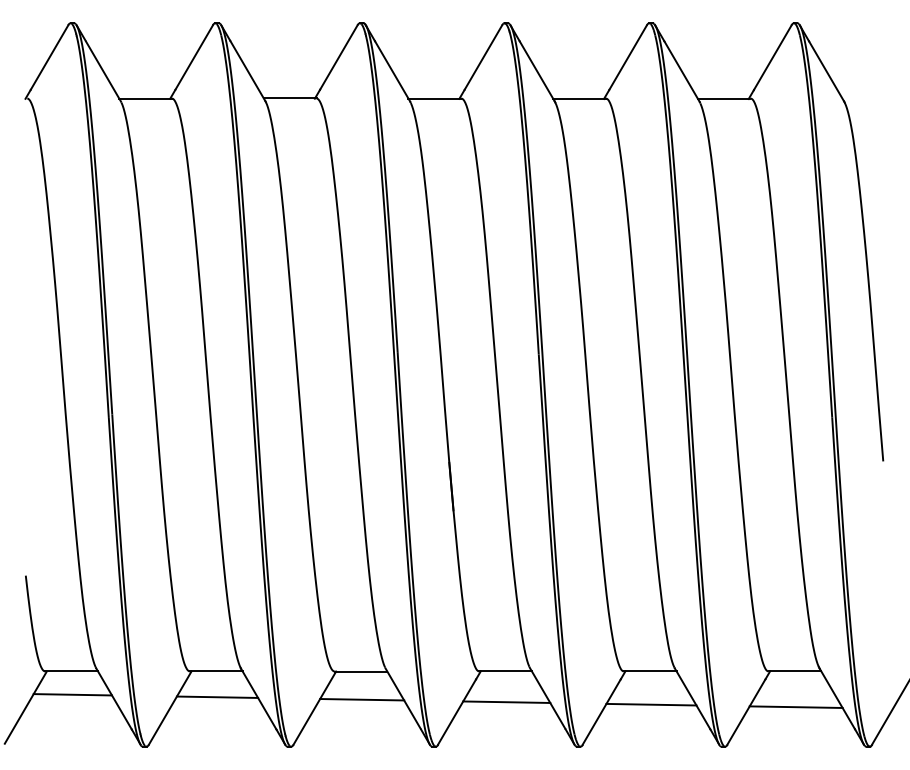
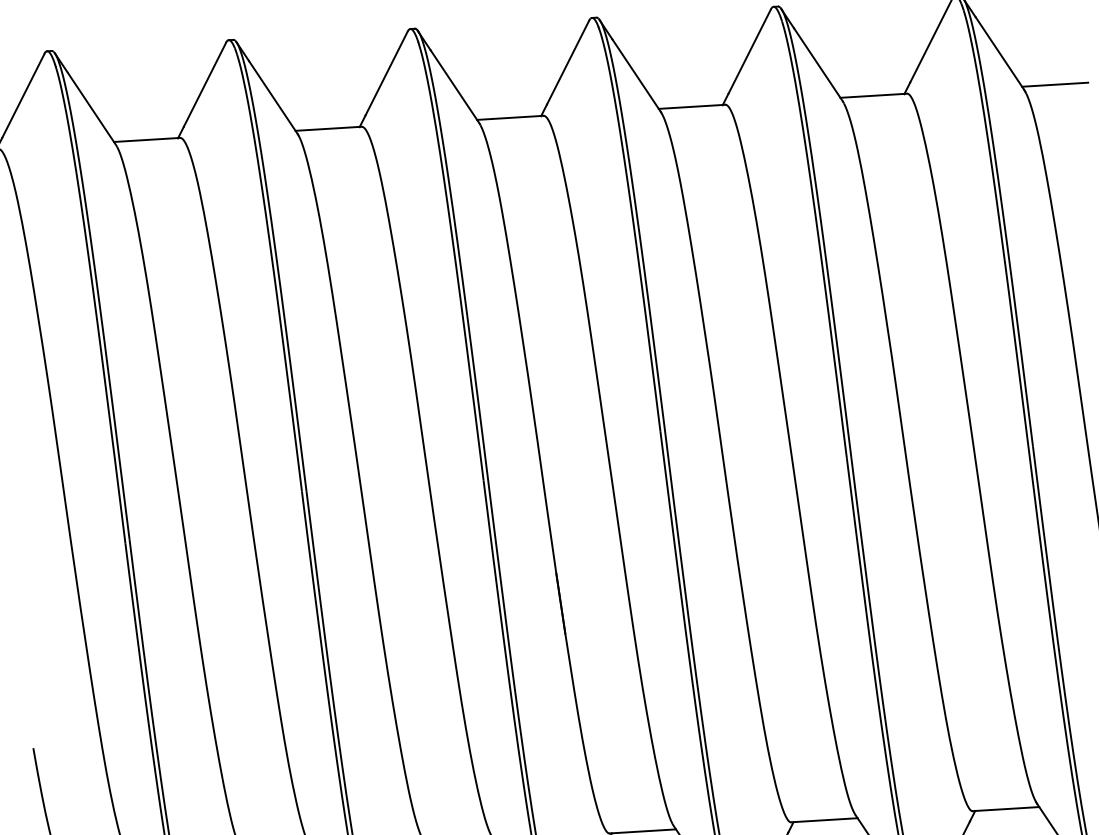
line: (868, 98) -> (1054, 84), added

